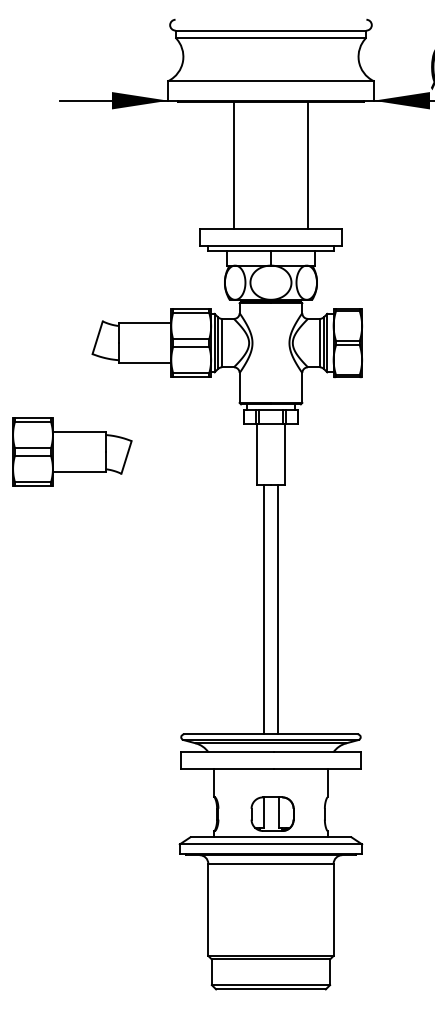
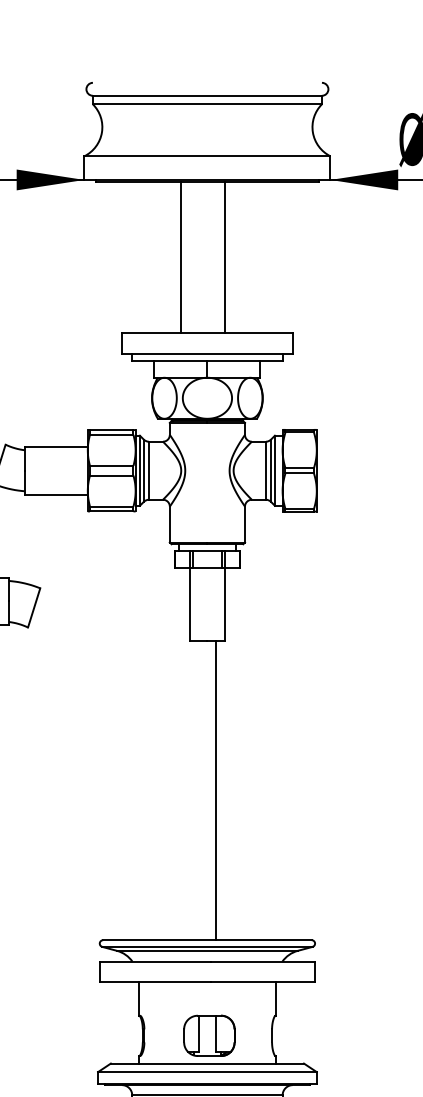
line: (234, 165) -> (181, 257), moved
line: (307, 165) -> (224, 257), moved
line: (263, 609) -> (198, 790), removed

